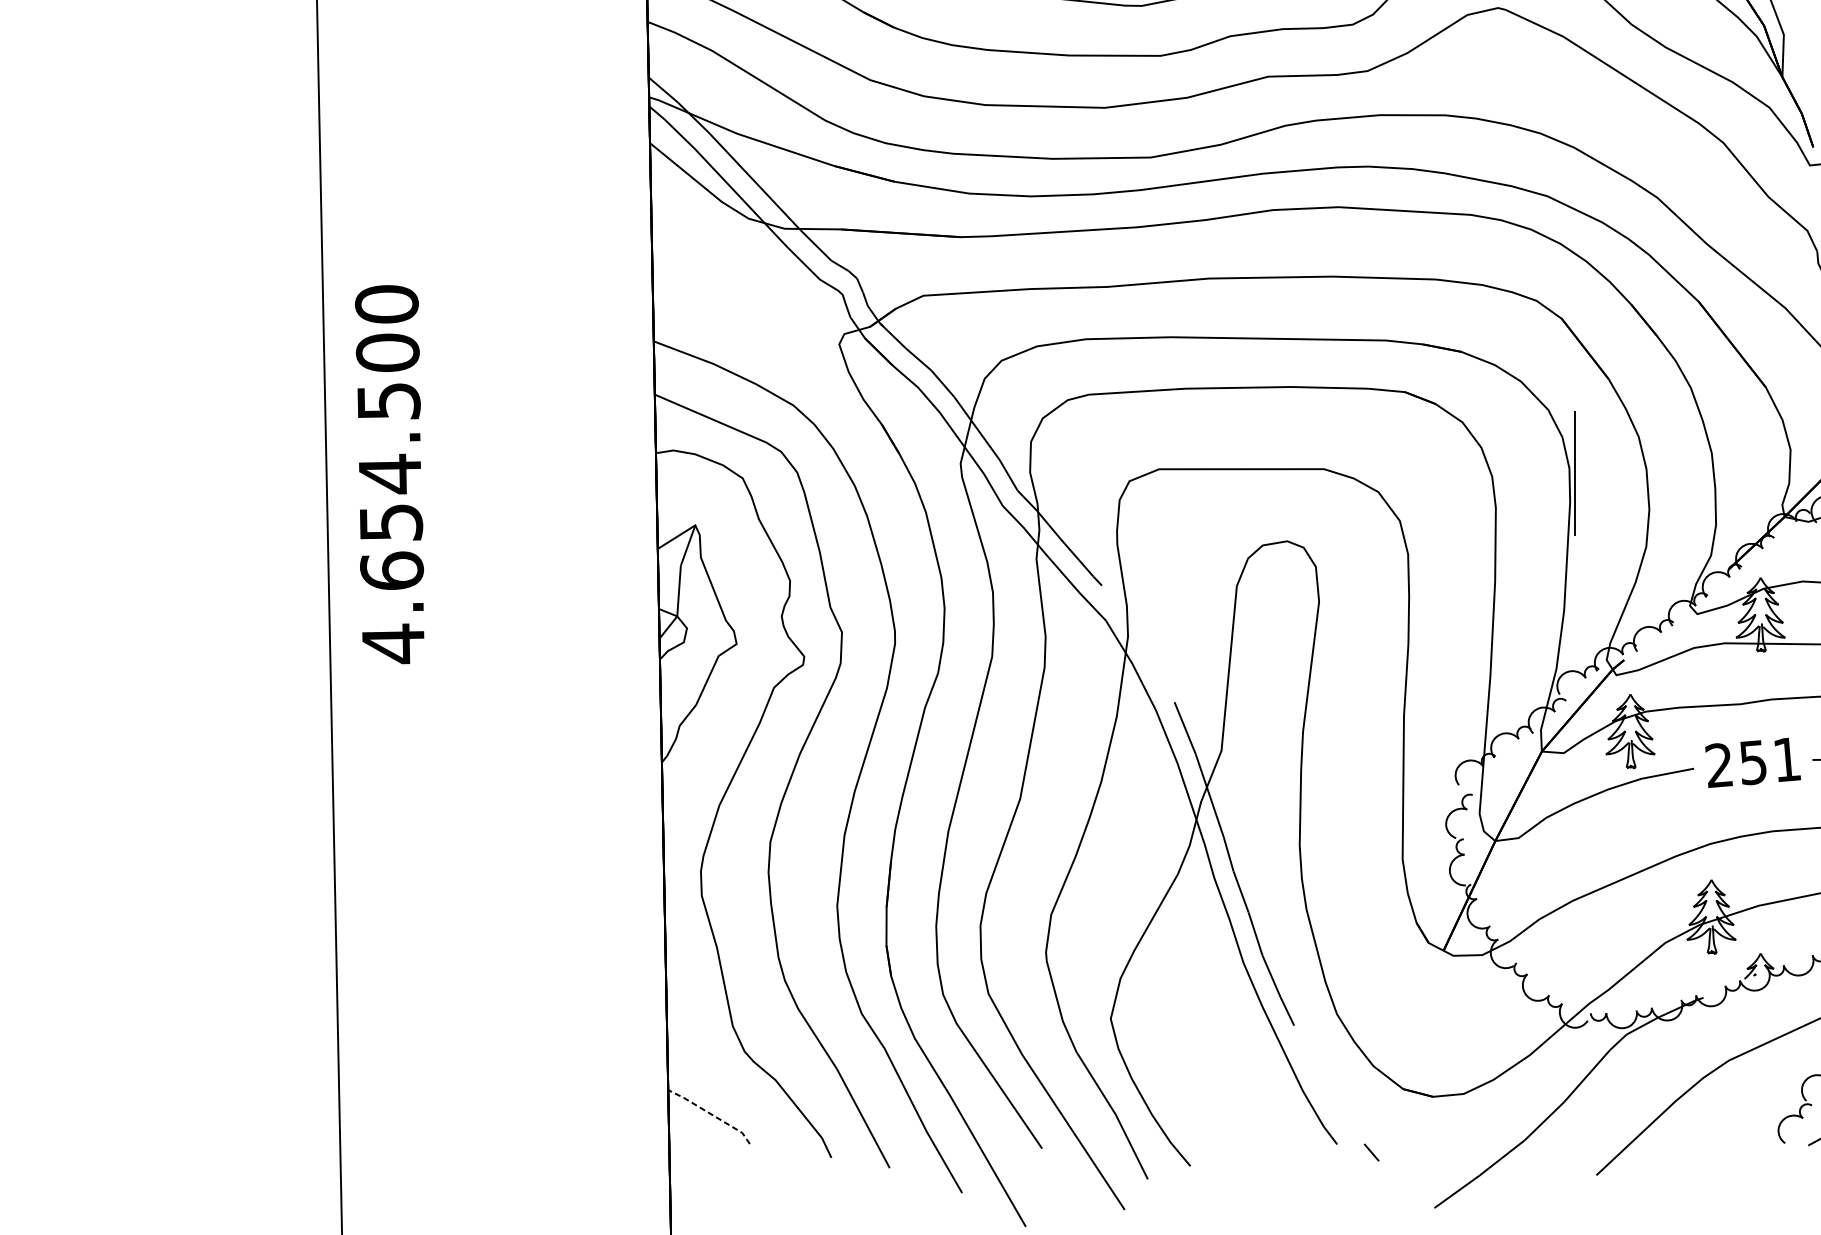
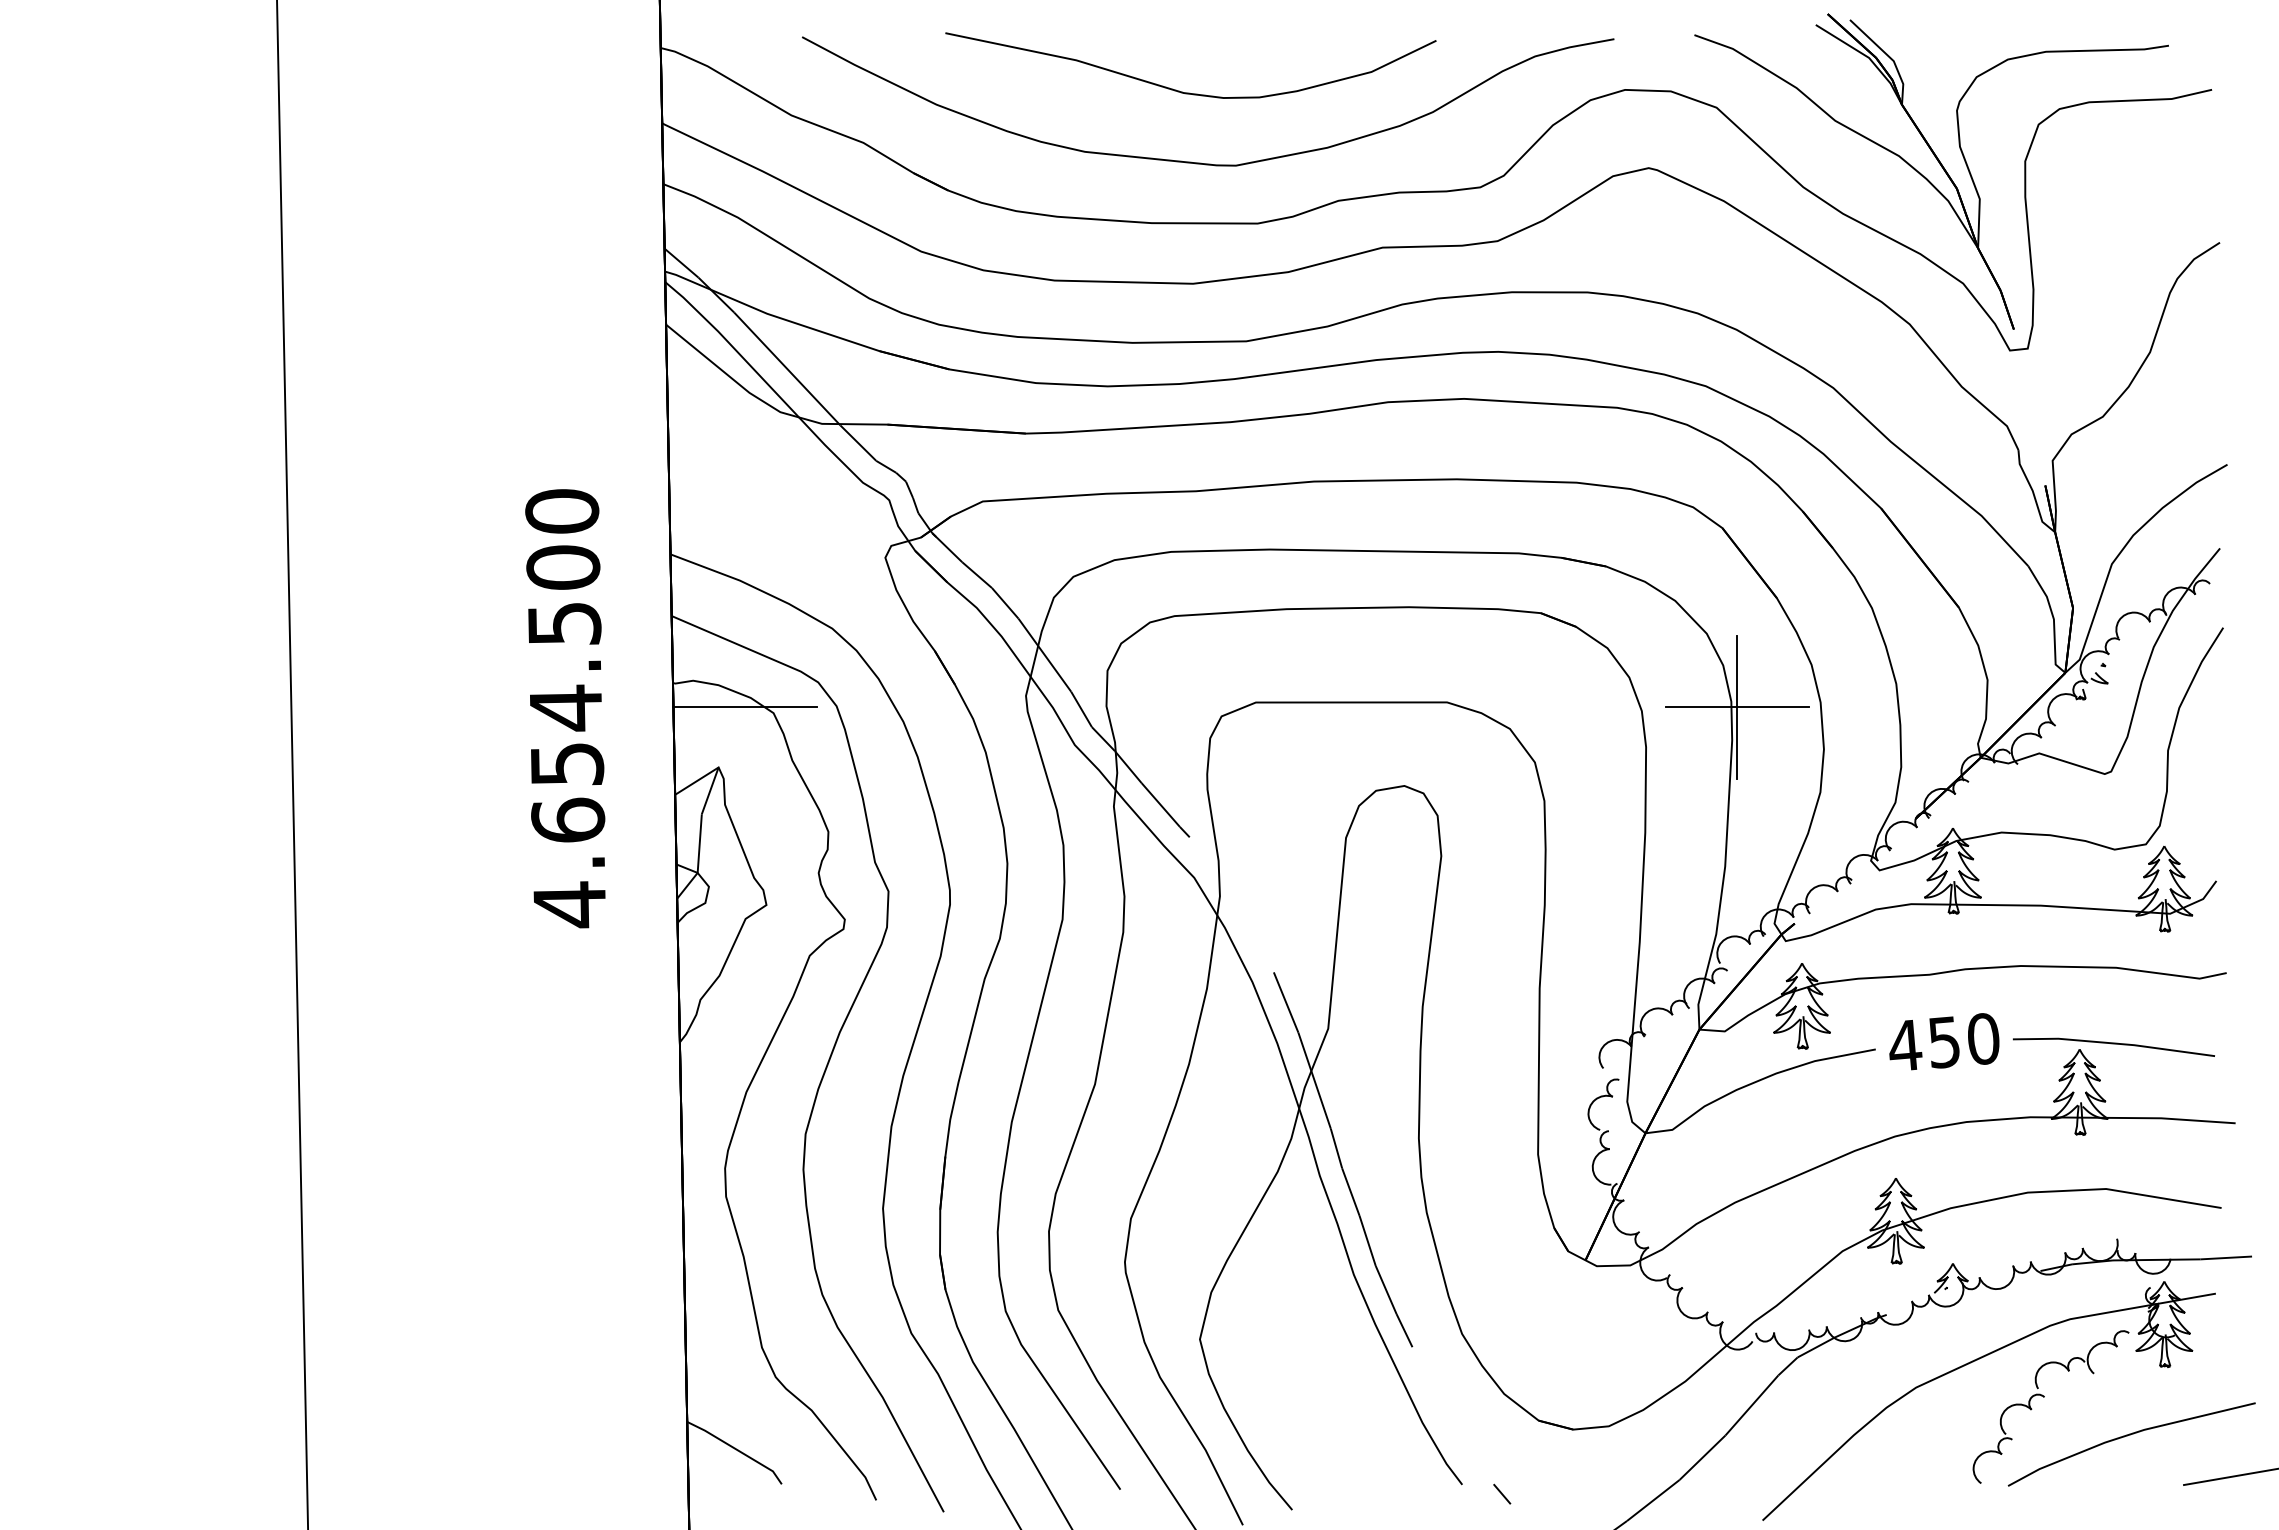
line: (717, 473) -> (744, 707), added
line: (1573, 473) -> (1736, 707), added
text: (389, 474) -> (565, 708), moved
text: (1752, 762) -> (1943, 1042), 251 -> 450
line: (711, 1113) -> (737, 1449), dashed -> solid

